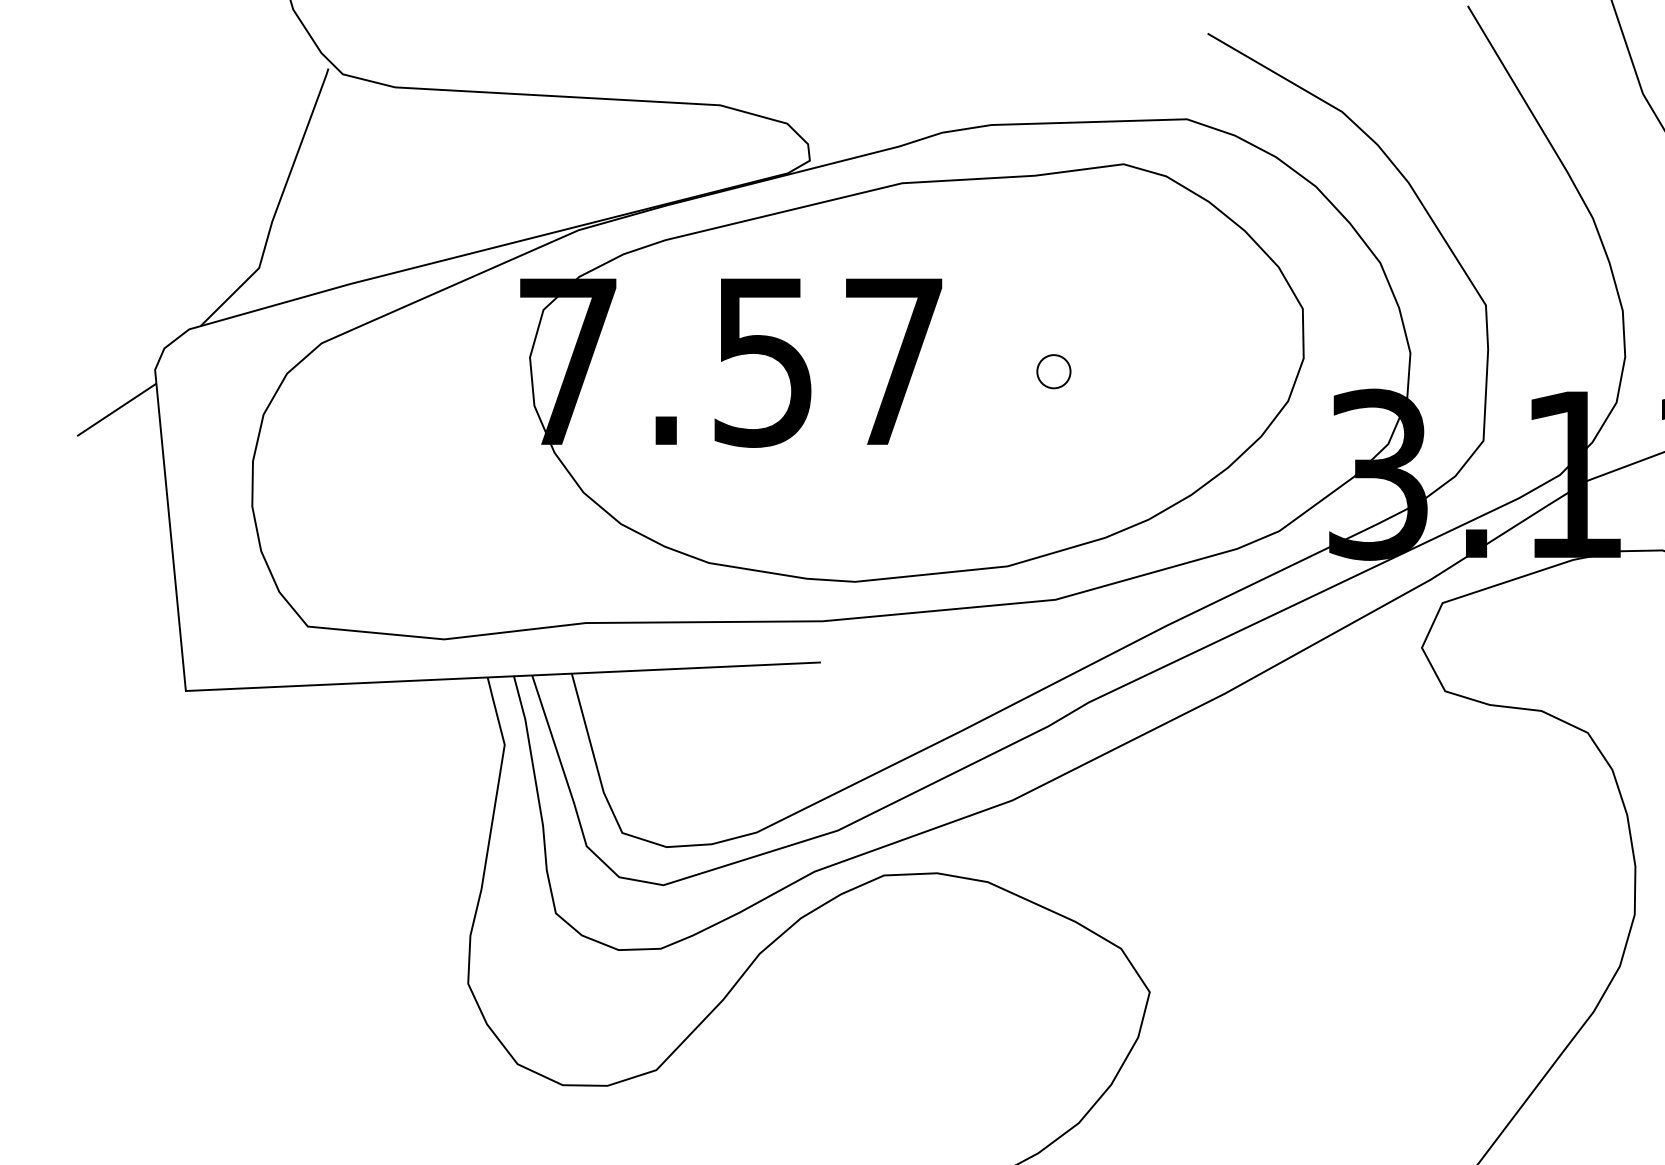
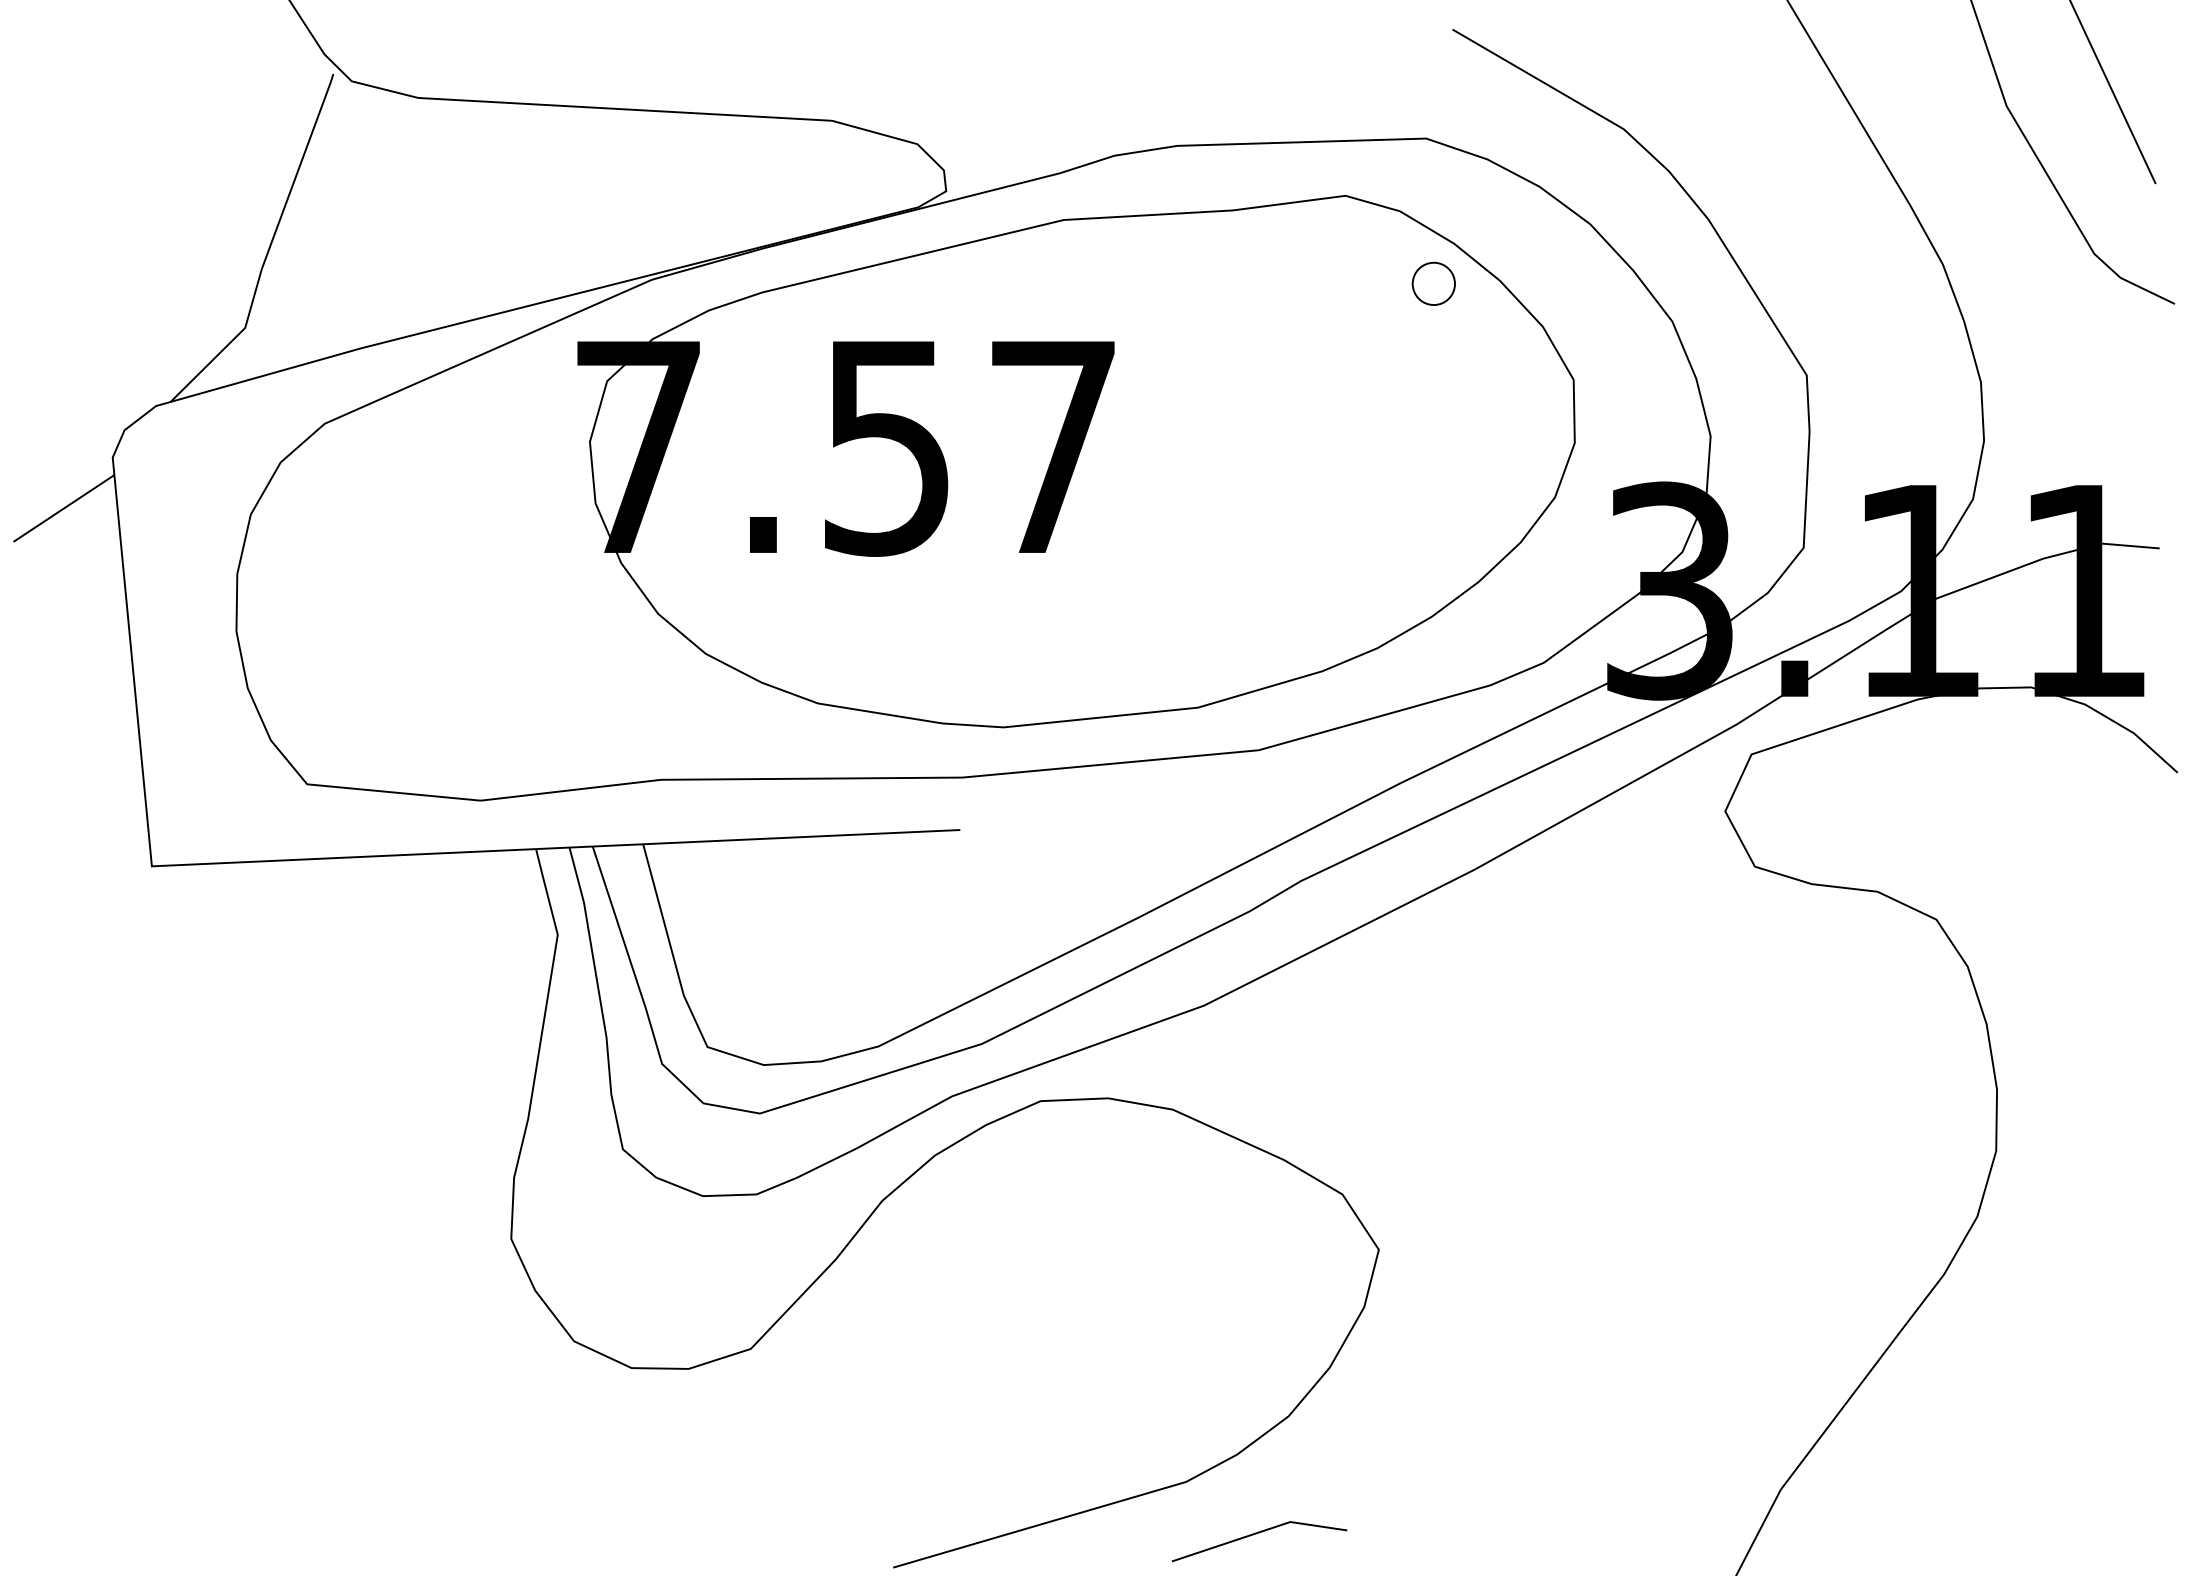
part: (1053, 371) -> (1433, 283), moved

